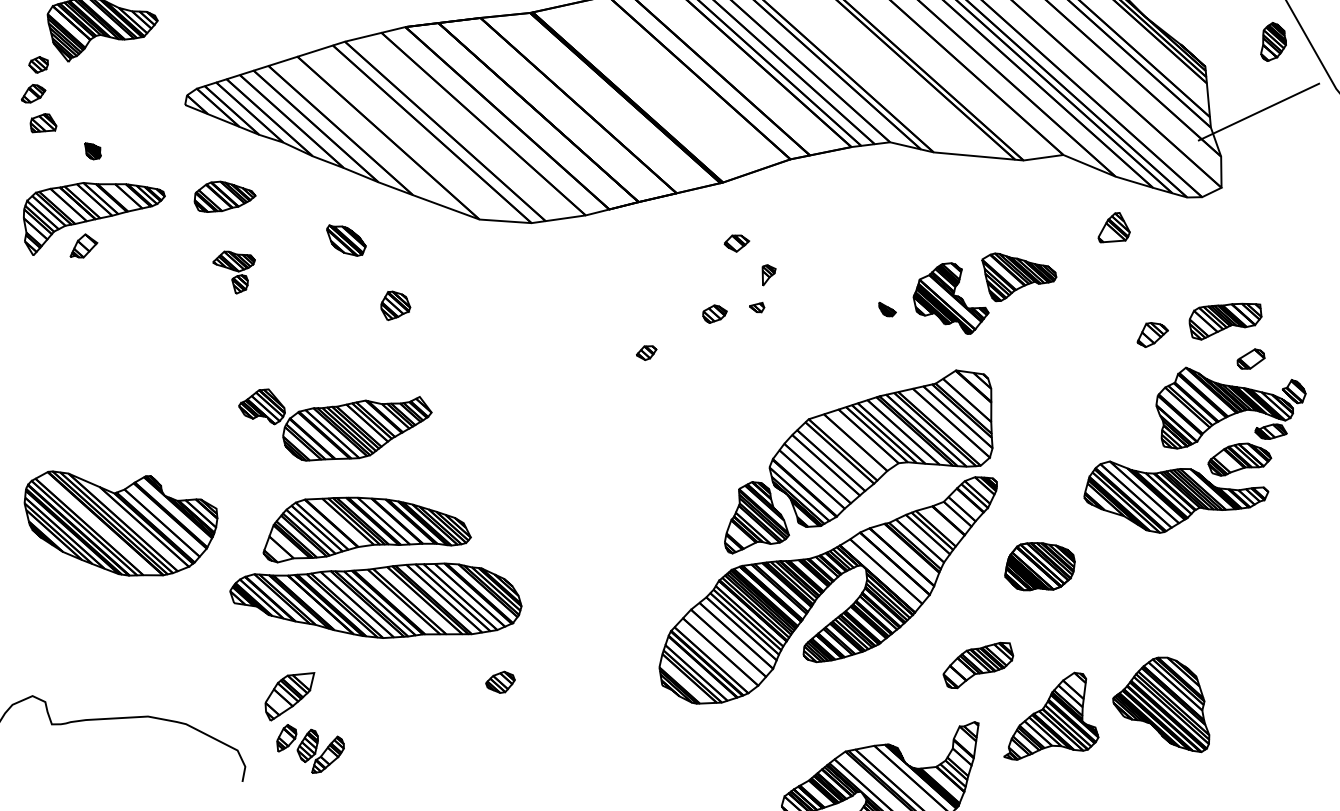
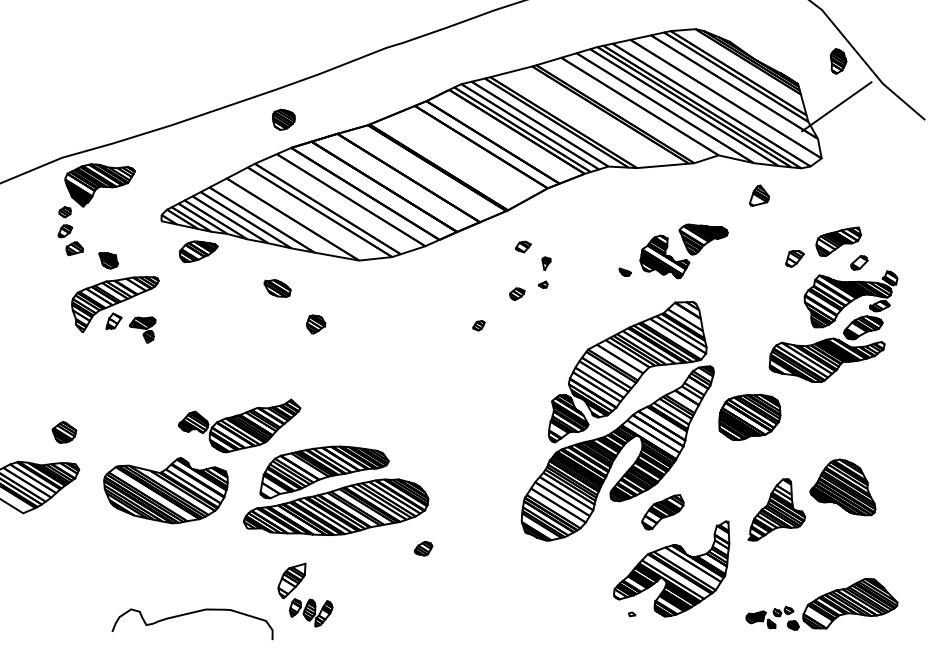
part: (92, 151) -> (108, 260), size x1.67
part: (224, 198) -> (198, 251), moved
part: (232, 271) -> (142, 329), moved
part: (332, 422) -> (239, 425), moved
part: (1039, 566) -> (749, 416), size x1.43
part: (977, 665) -> (662, 512), moved

